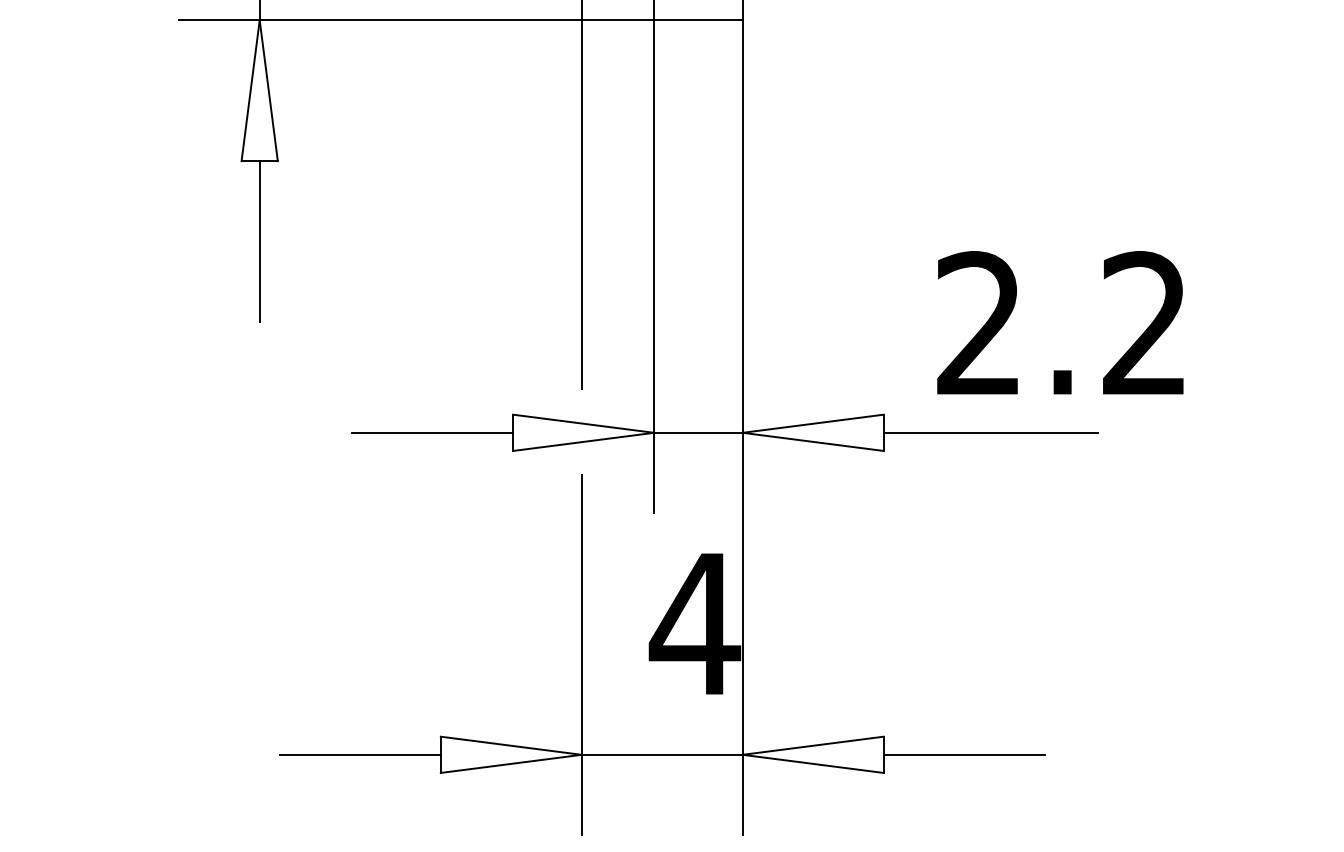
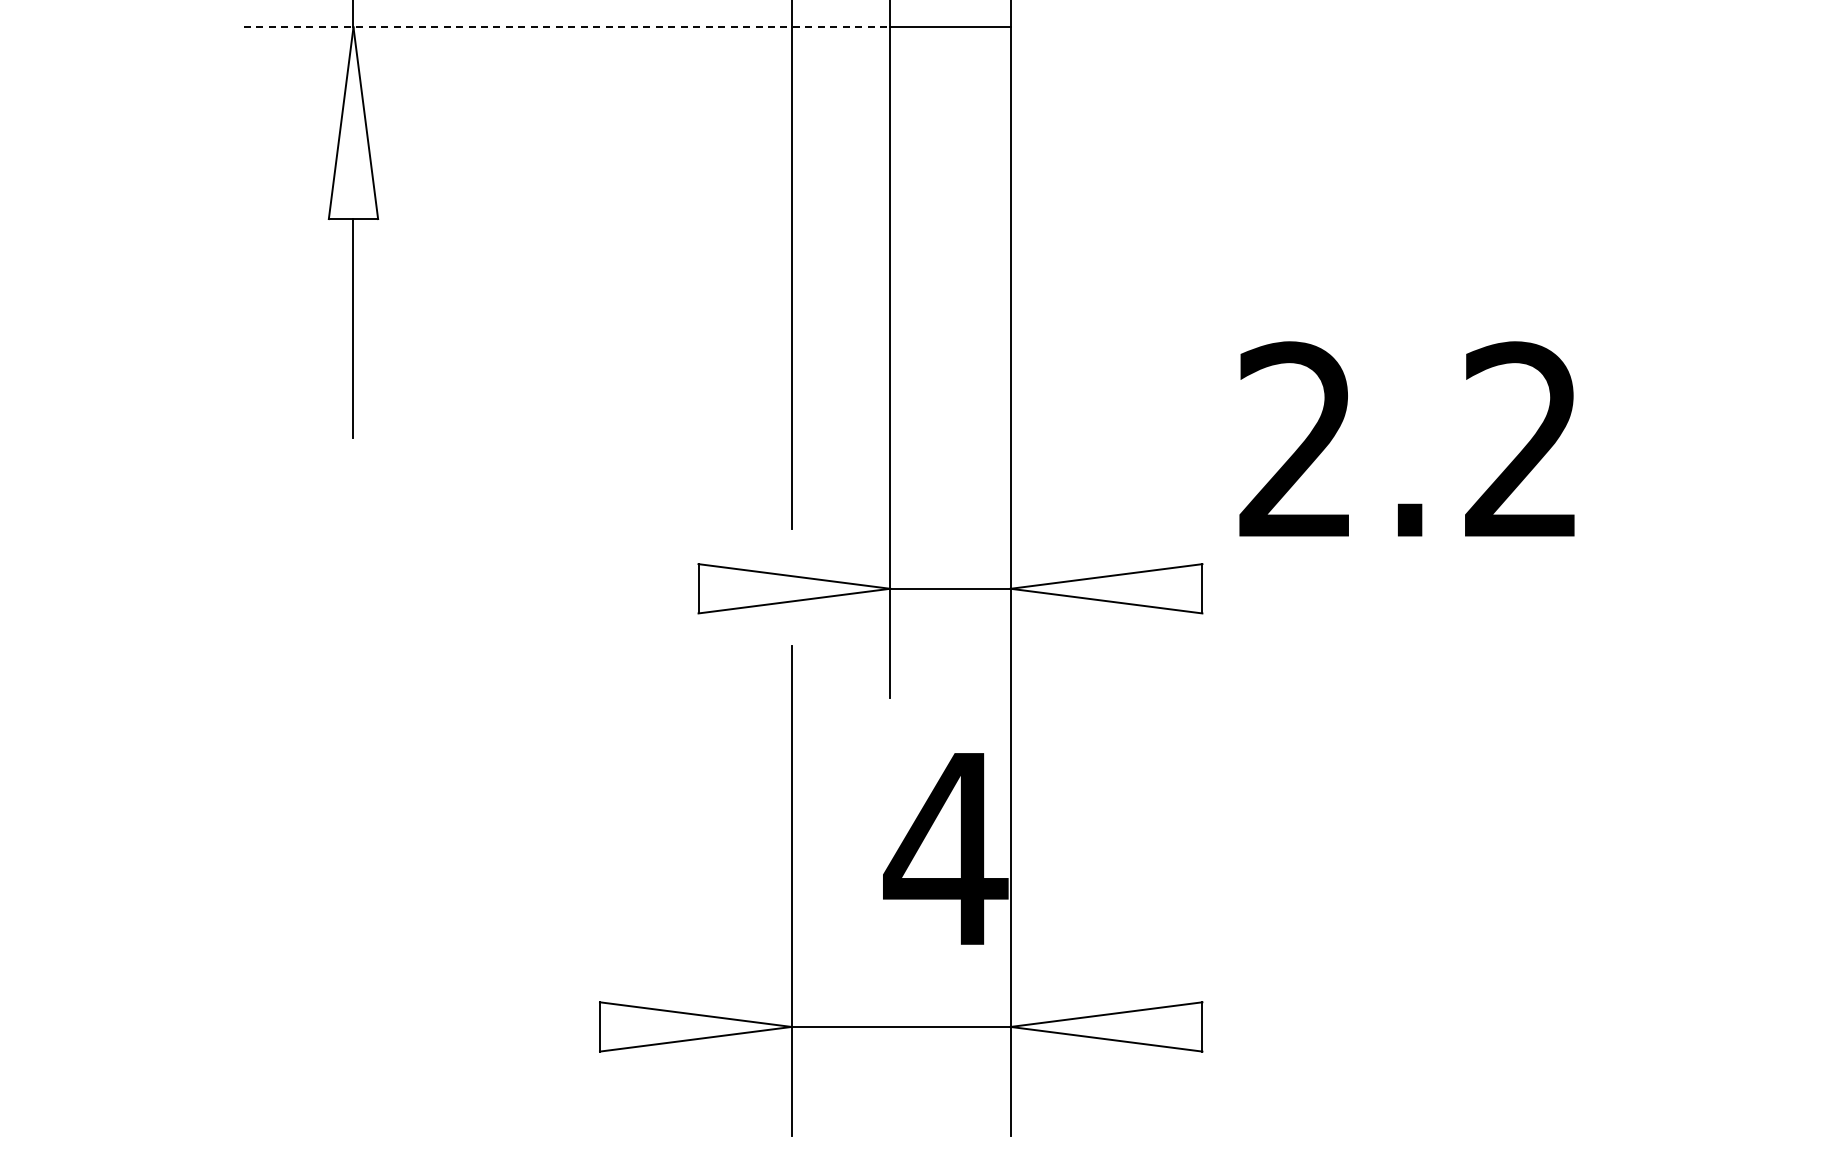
line: (416, 20) -> (567, 27), solid -> dashed
text: (1060, 322) -> (1406, 438), moved
line: (432, 432) -> (588, 588), removed
line: (990, 432) -> (1348, 588), removed
line: (359, 754) -> (489, 1026), removed
line: (963, 754) -> (1311, 1026), removed

